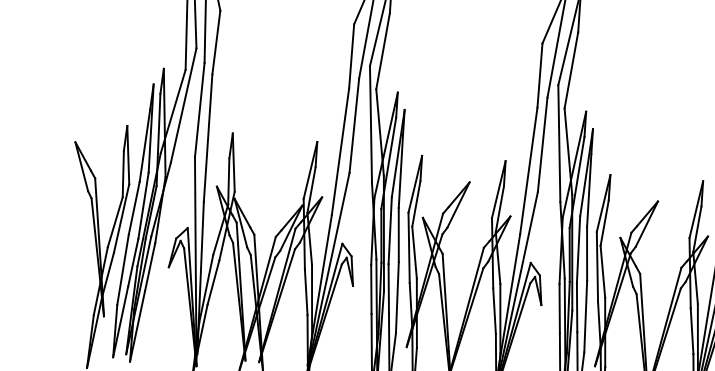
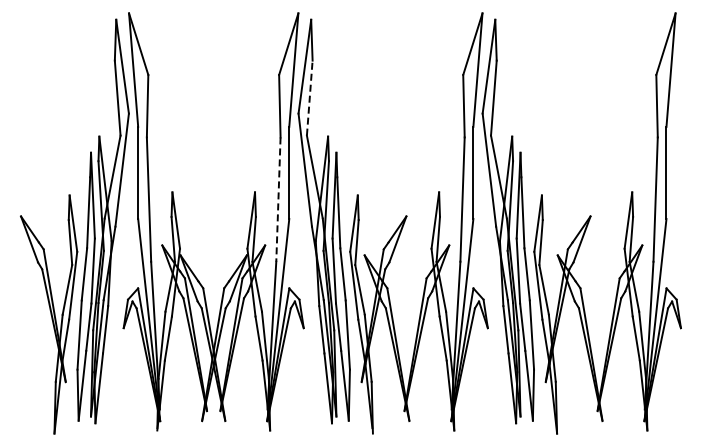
line: (382, 51) -> (309, 98), solid -> dashed
line: (340, 152) -> (278, 200), solid -> dashed

